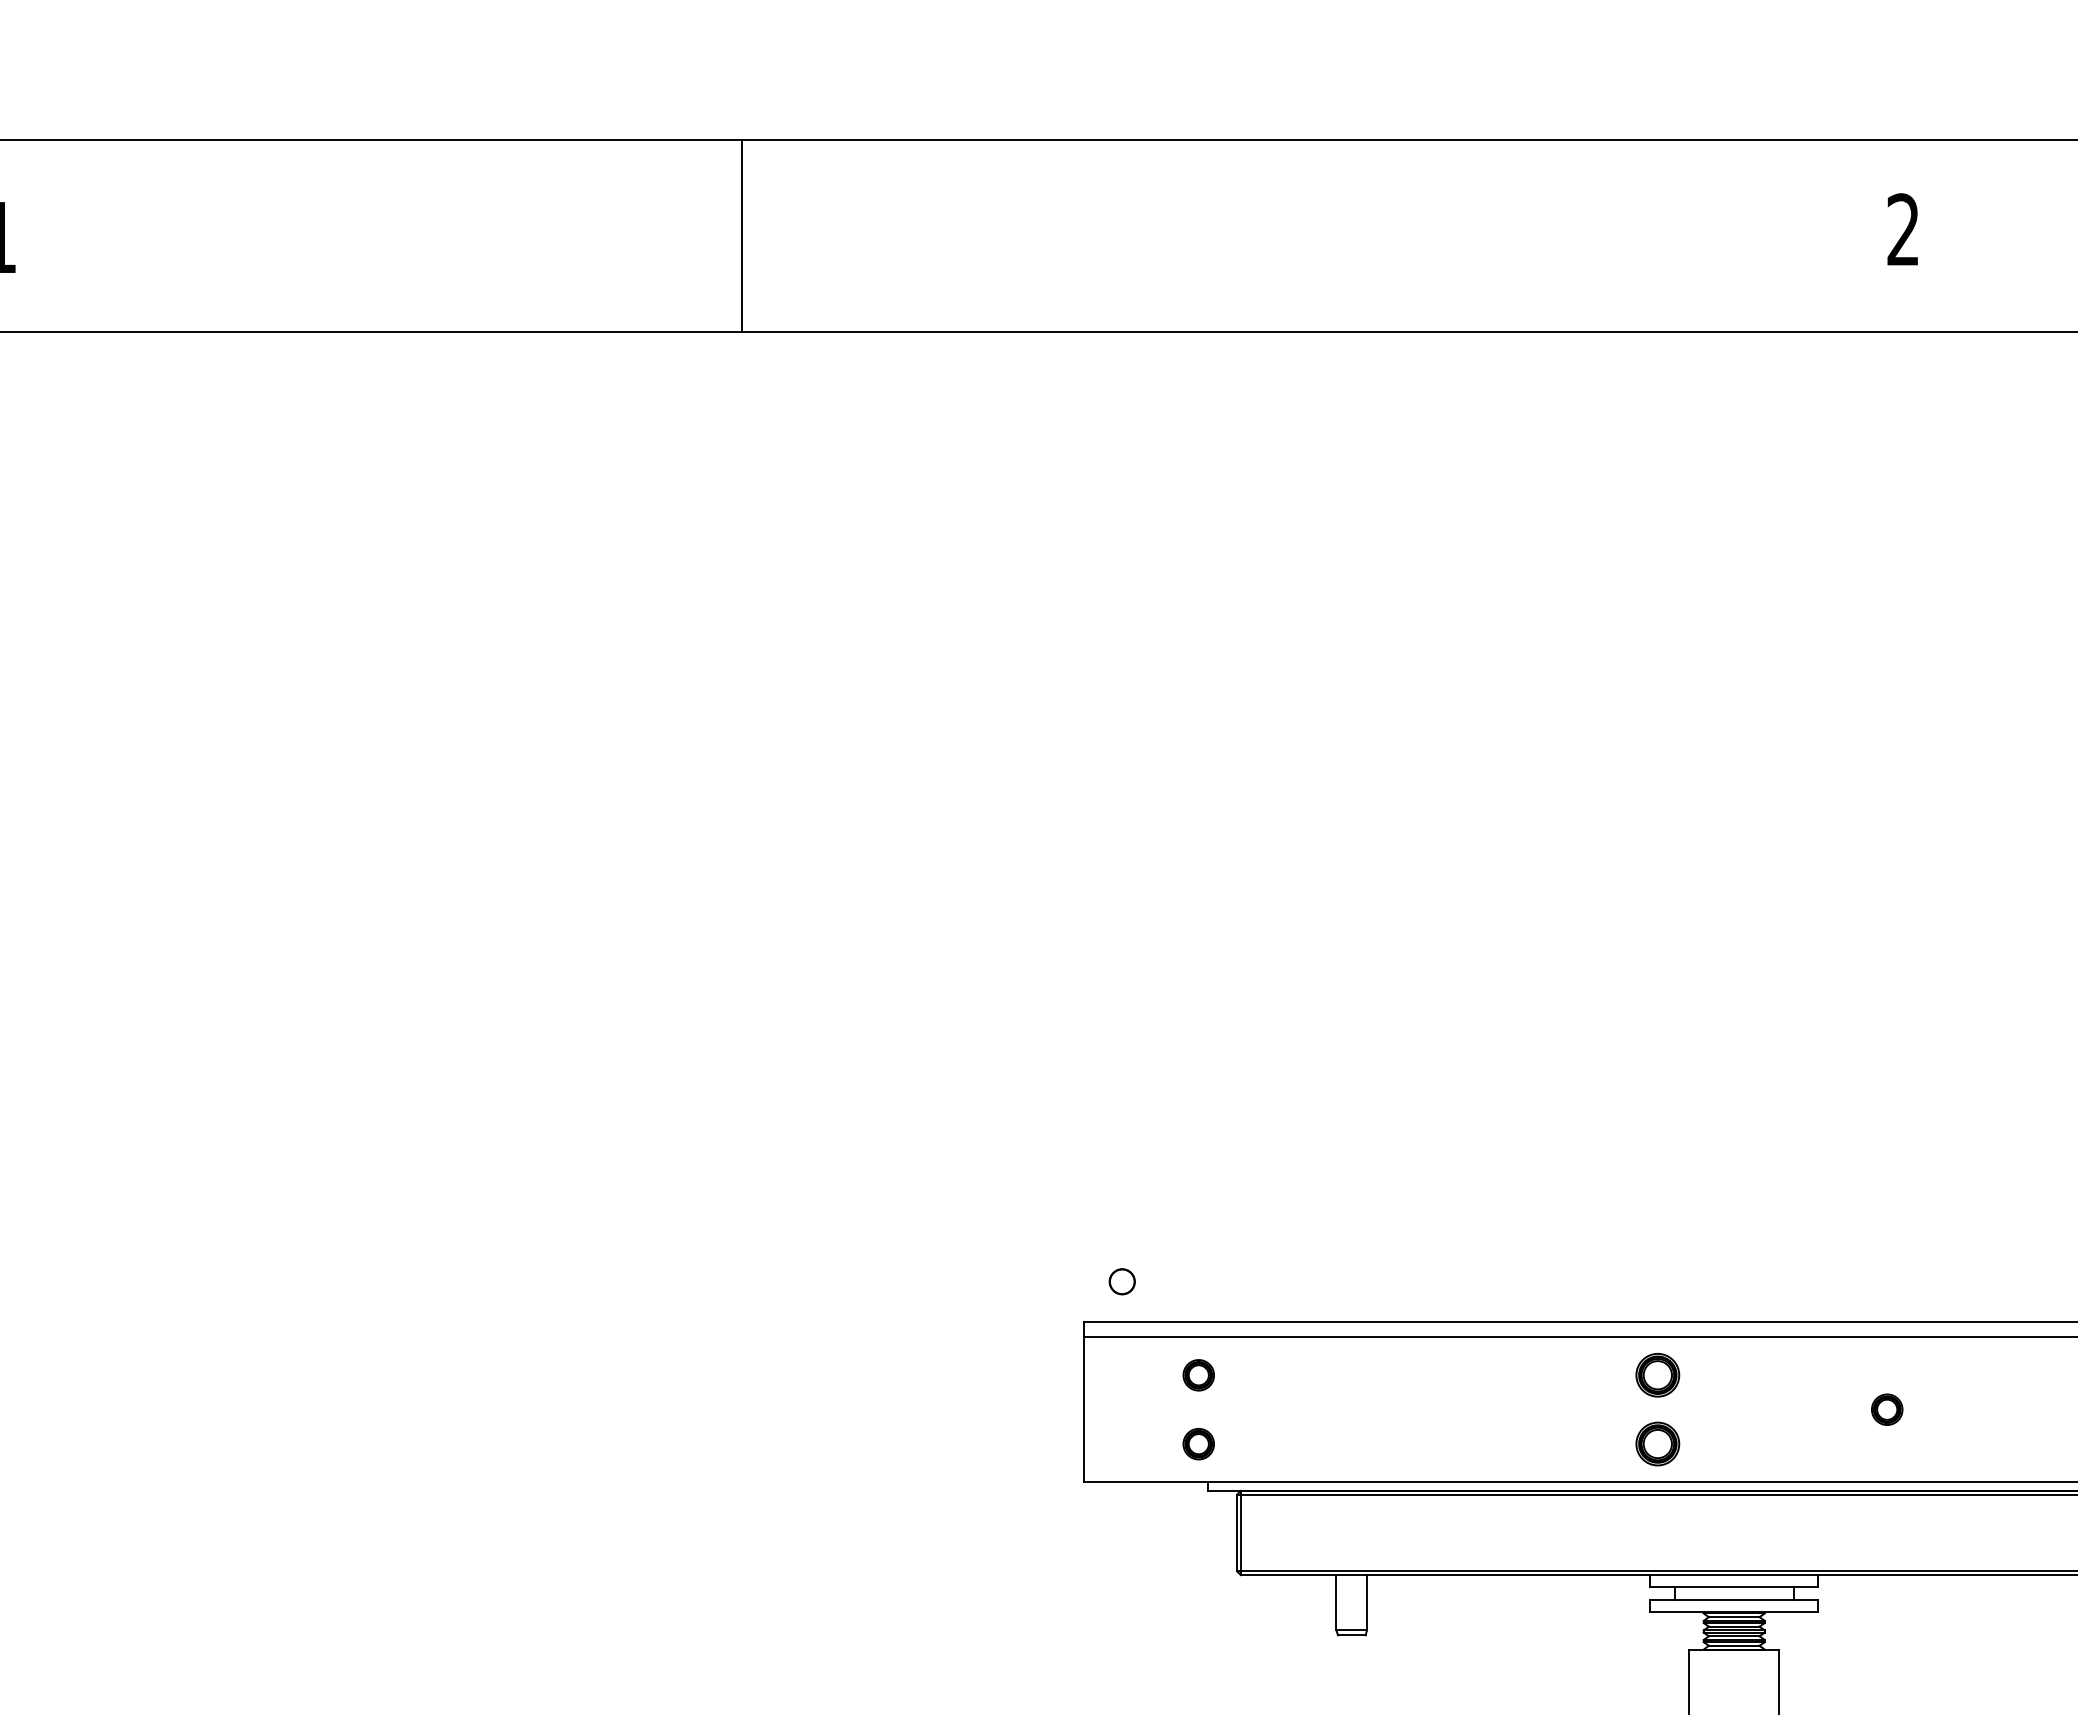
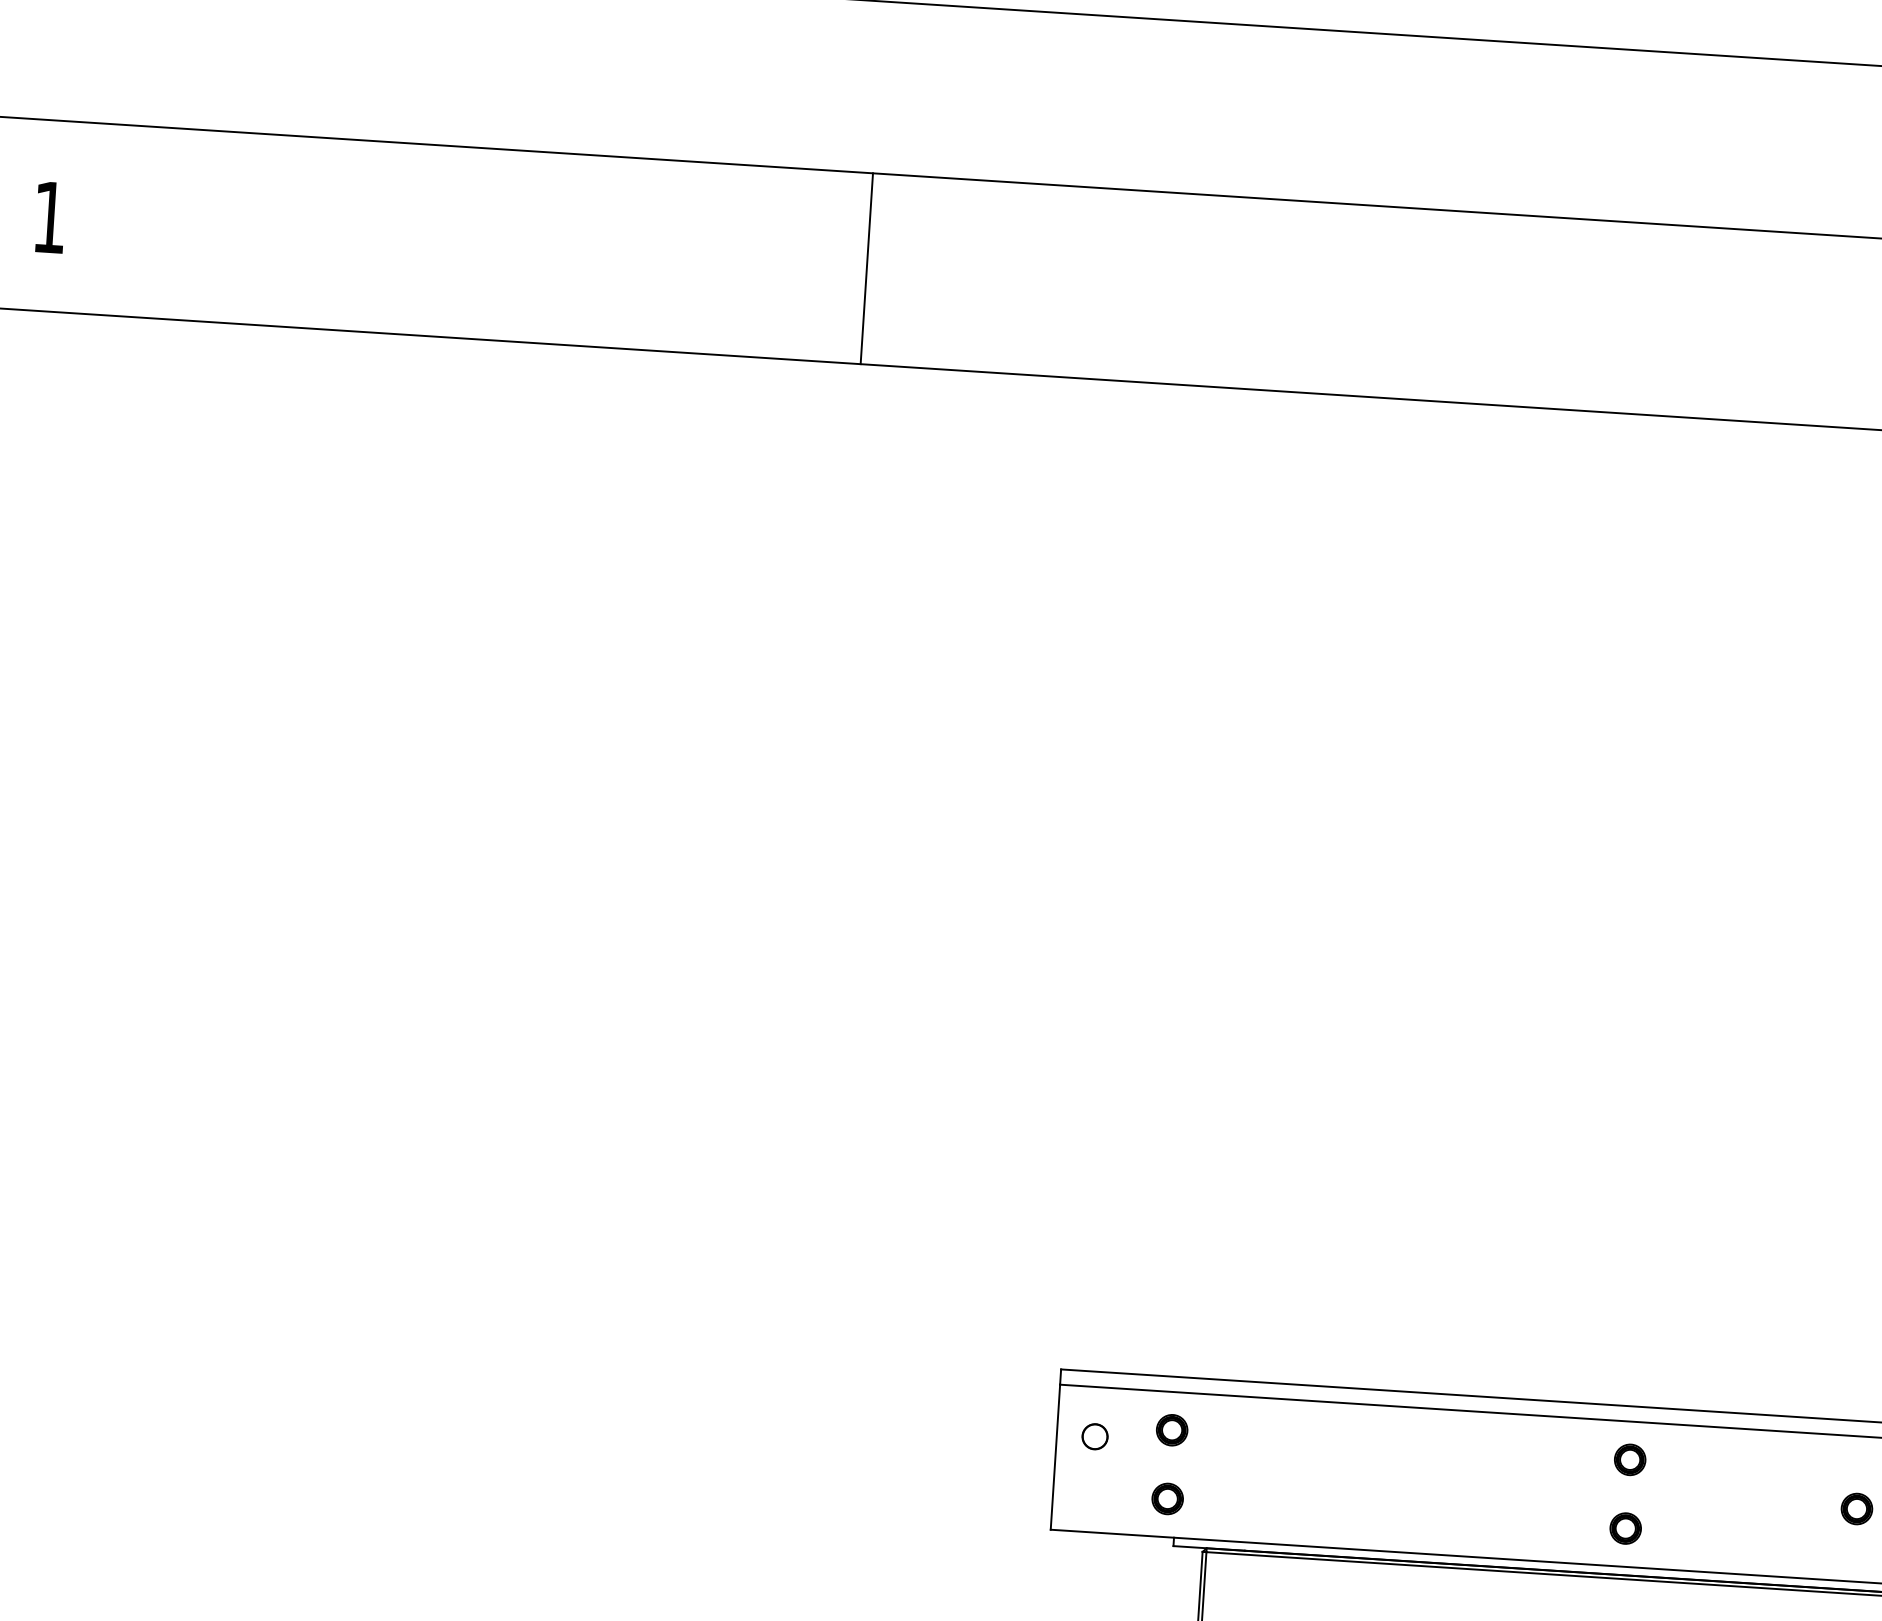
line: (742, 235) -> (867, 268), moved
circle: (1121, 1281) -> (1094, 1436), moved
part: (1657, 1375) -> (1629, 1460), size x0.71
part: (1657, 1444) -> (1625, 1528), size x0.71

